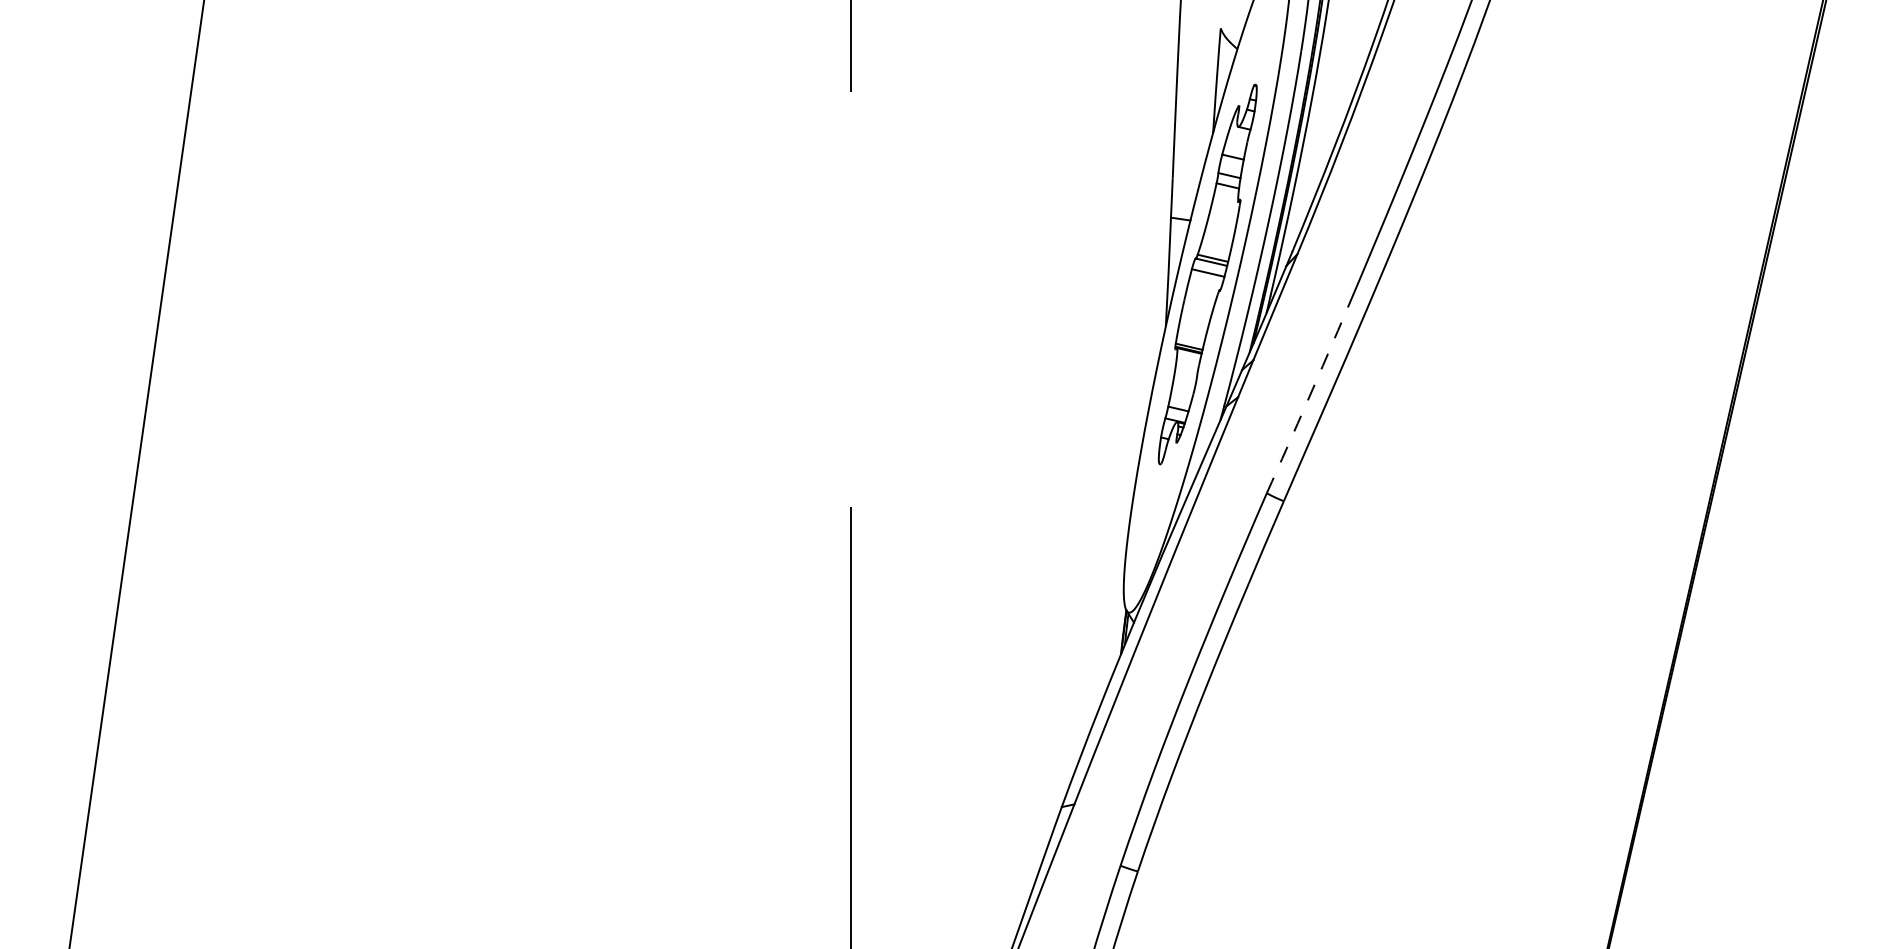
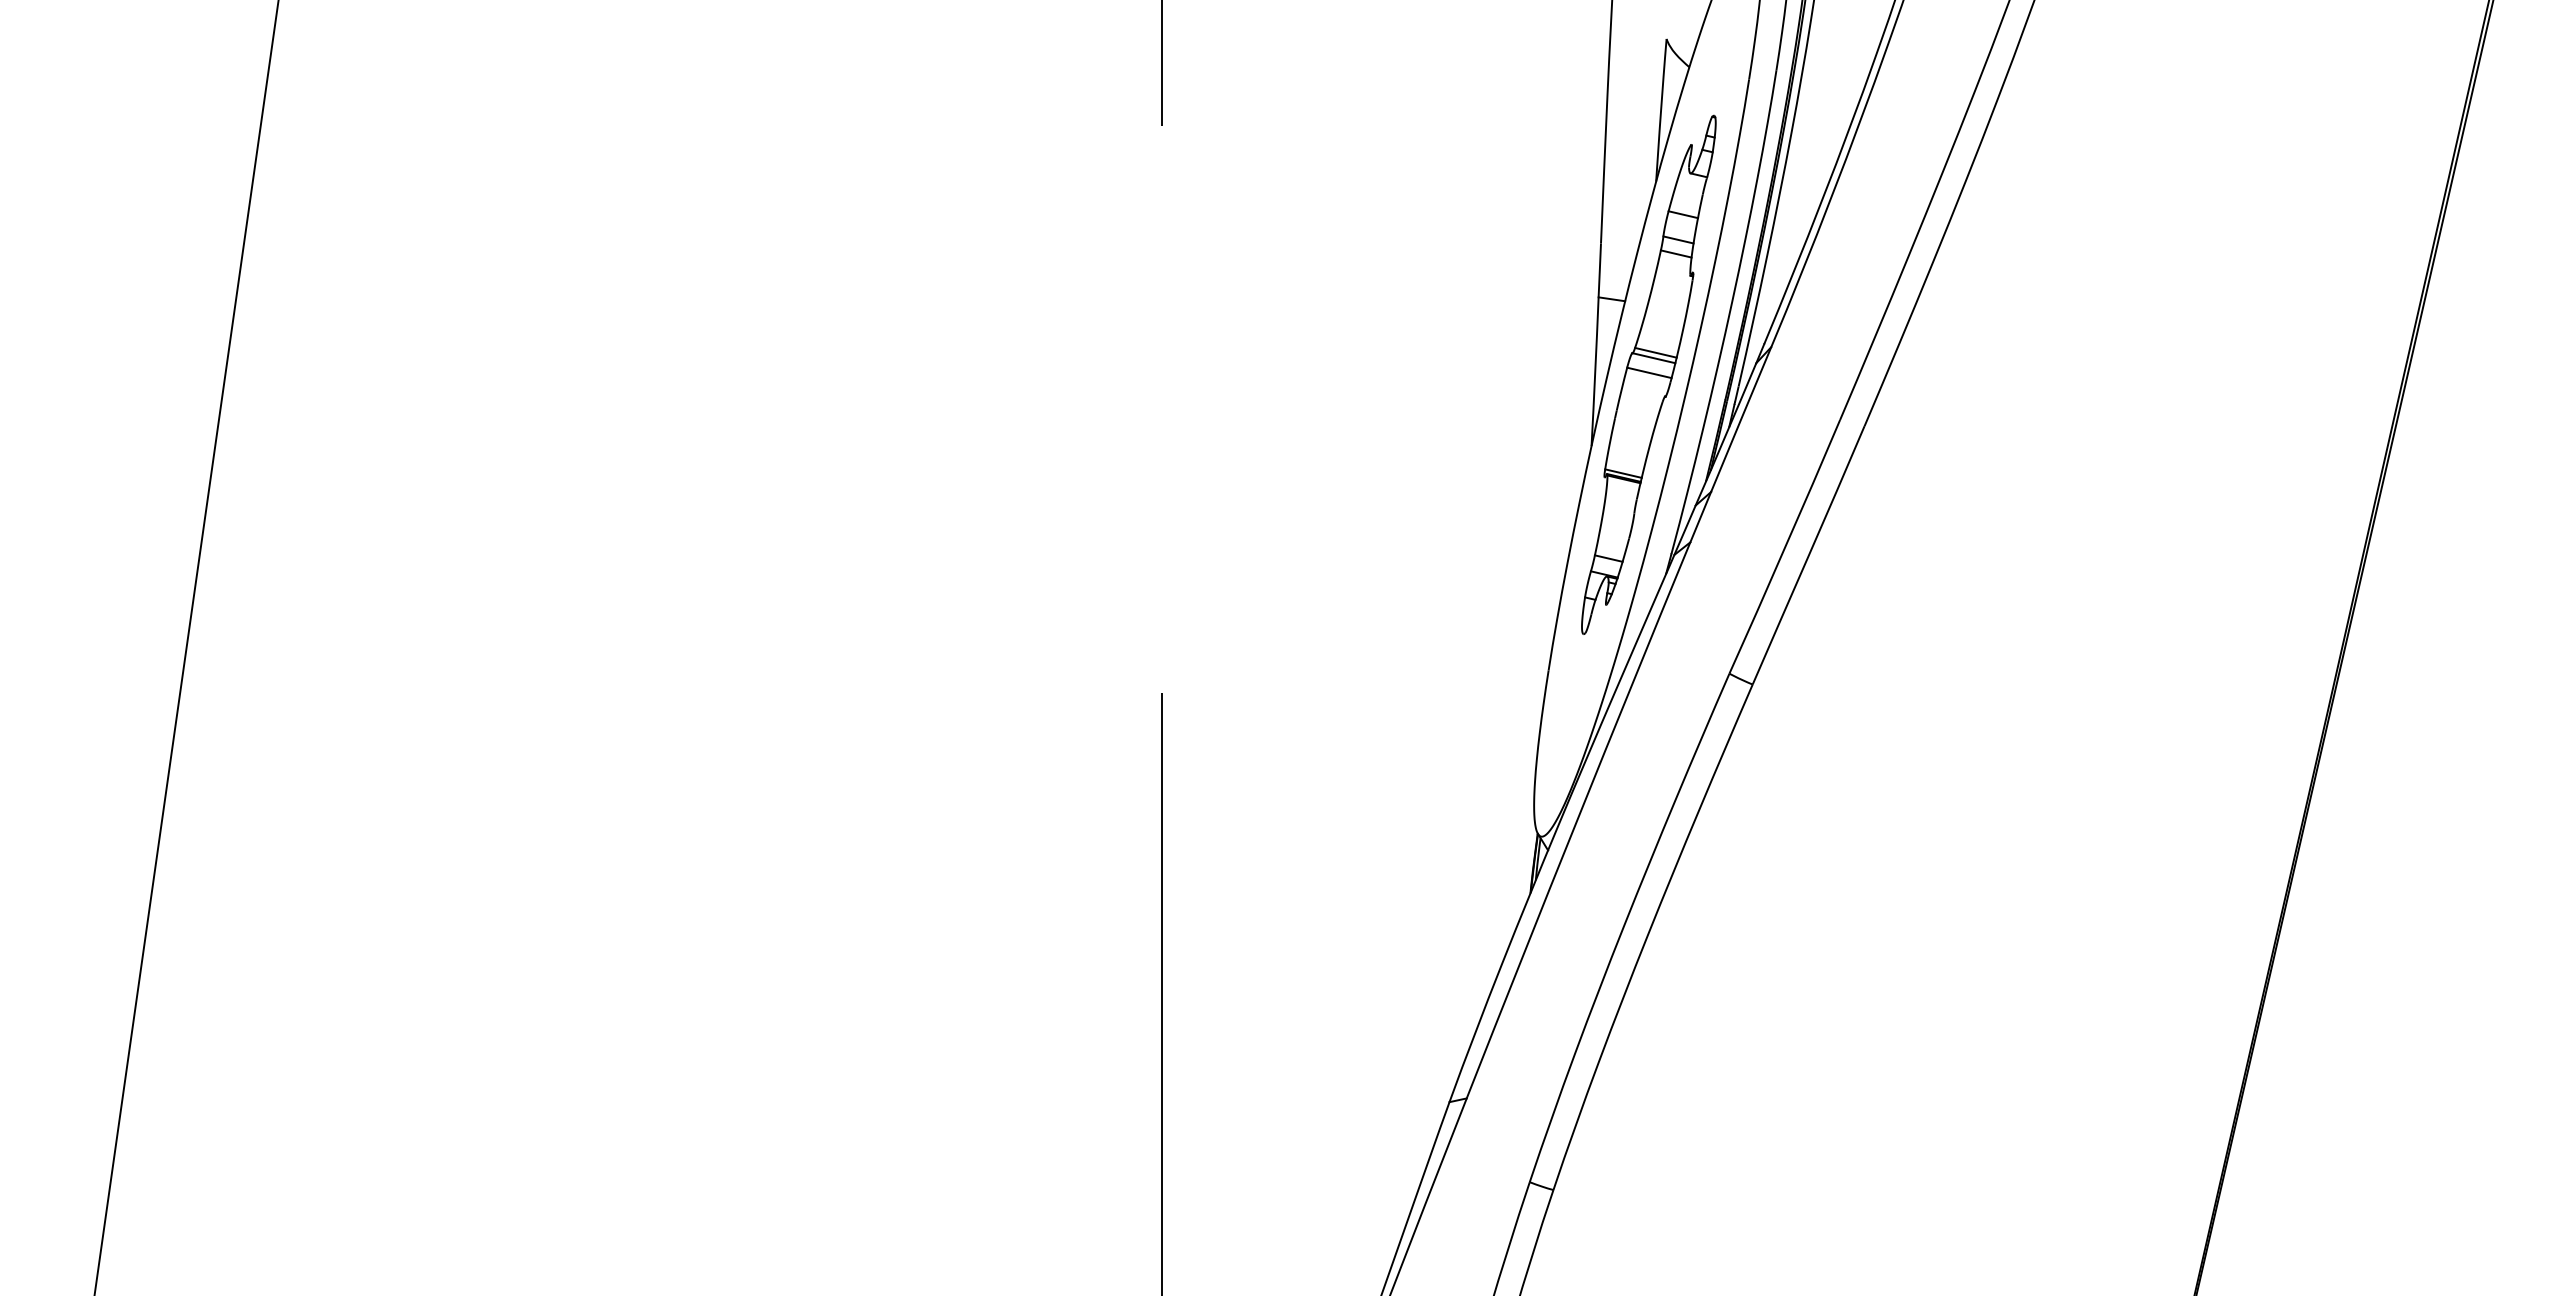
arc: (1307, 400) -> (1785, 547), dashed -> solid

